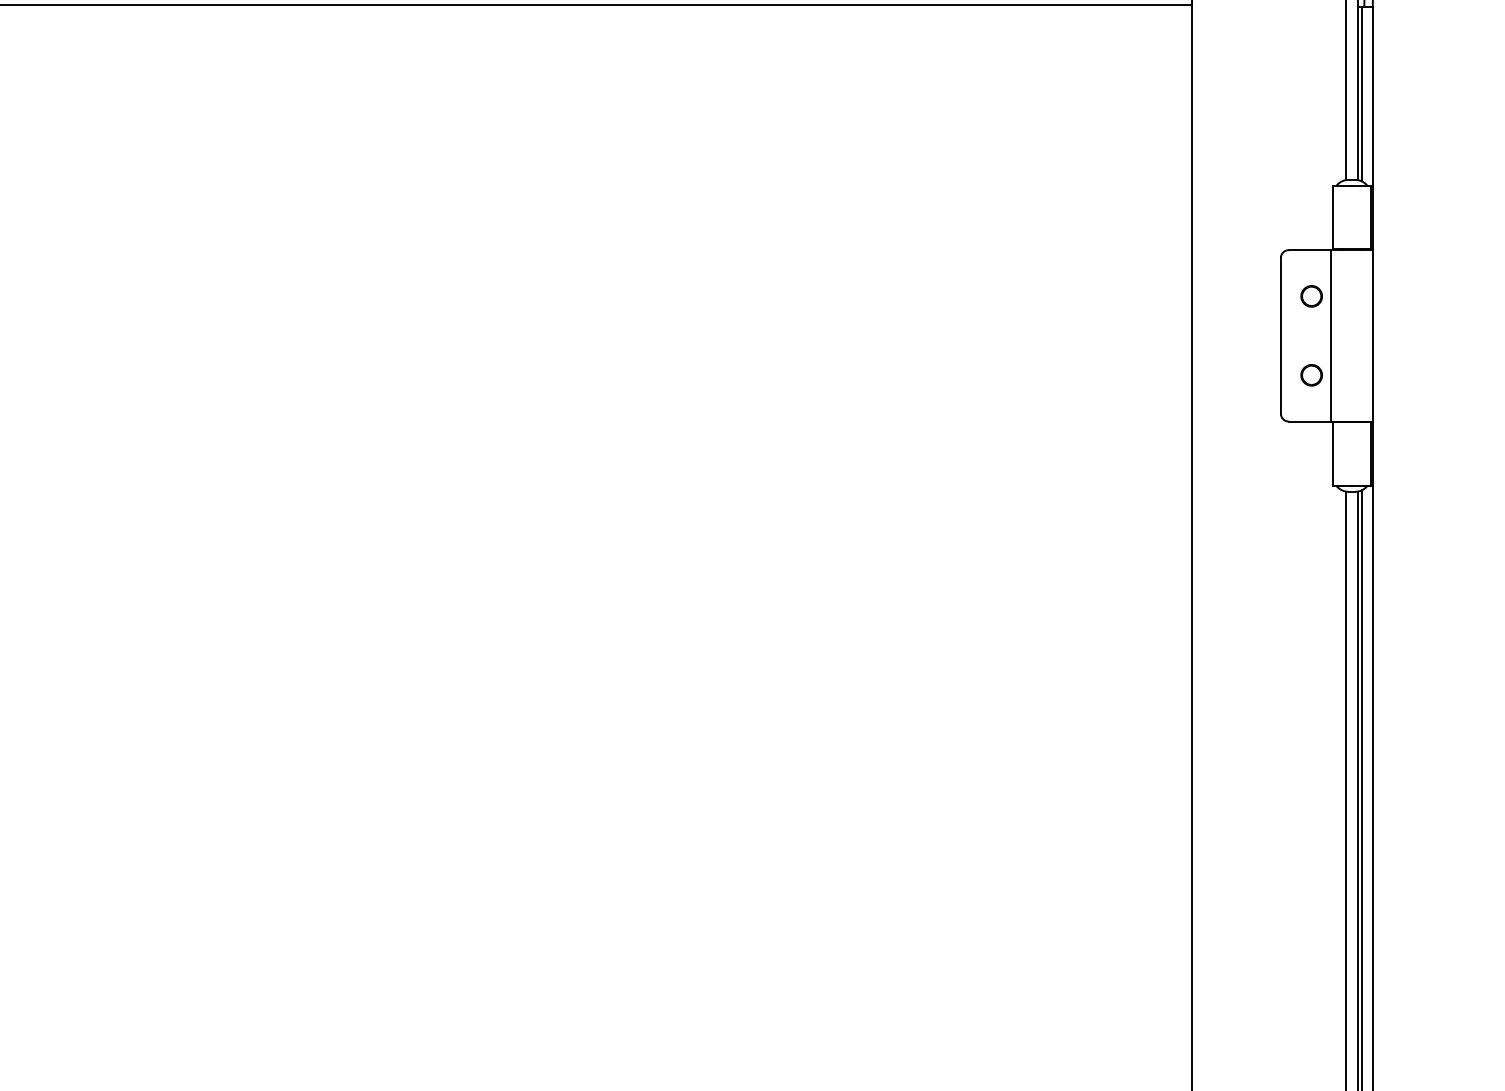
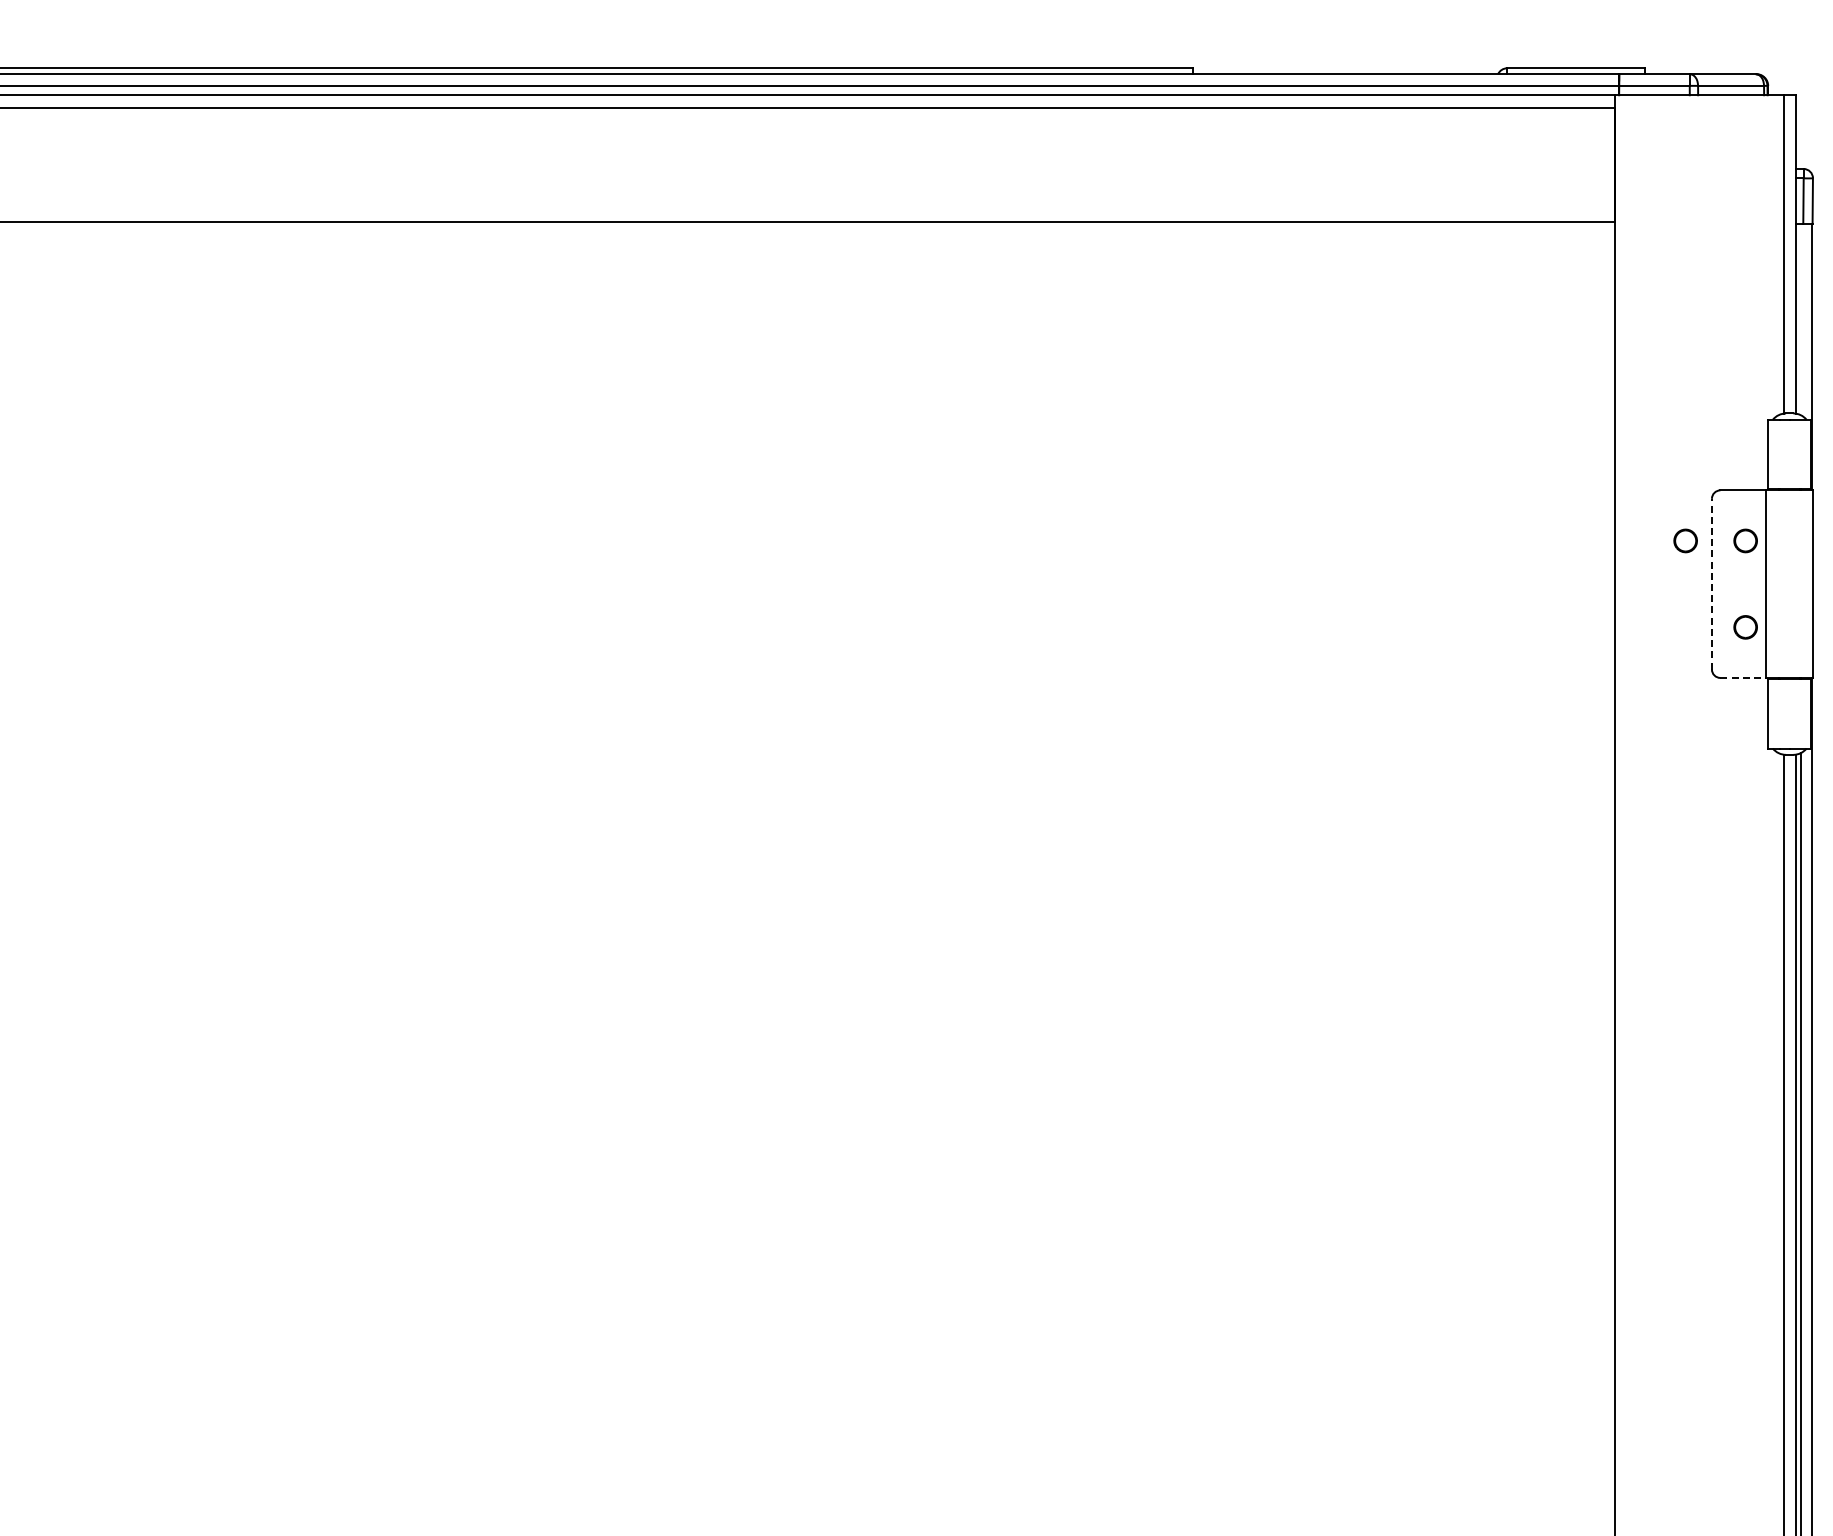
line: (1361, 94) -> (1800, 319), removed
part: (1256, 295) -> (1685, 540), added
line: (1280, 335) -> (1711, 583), solid -> dashed
line: (1309, 421) -> (1743, 677), solid -> dashed

